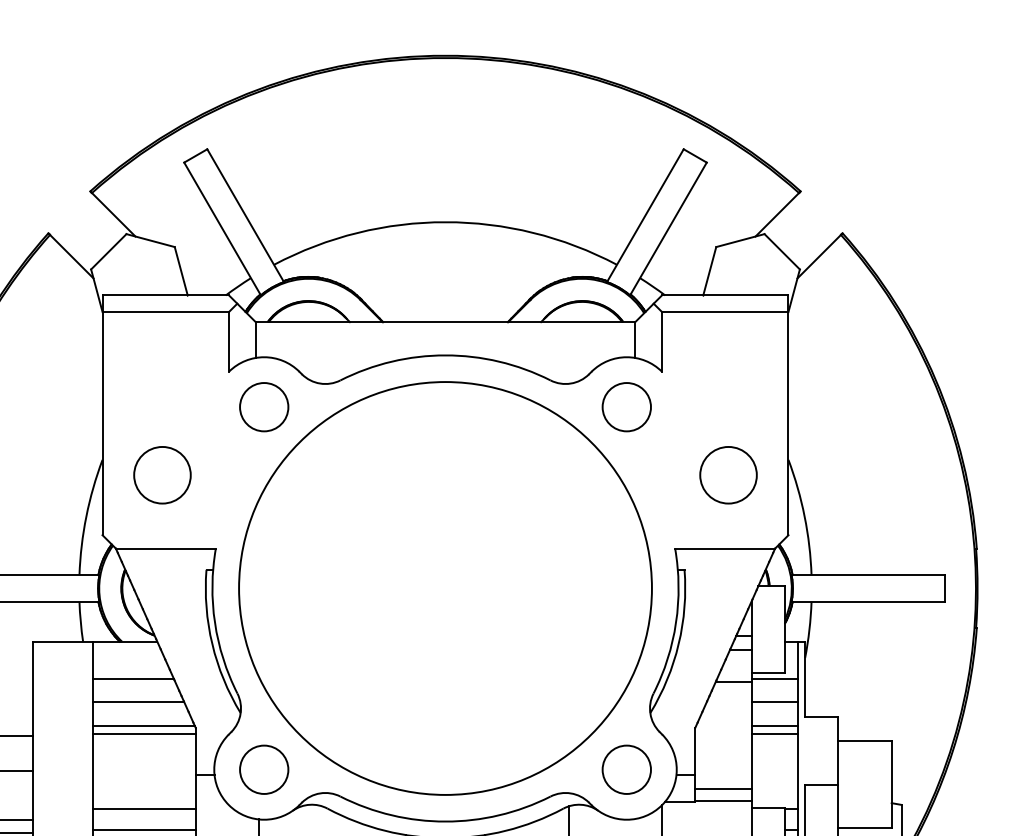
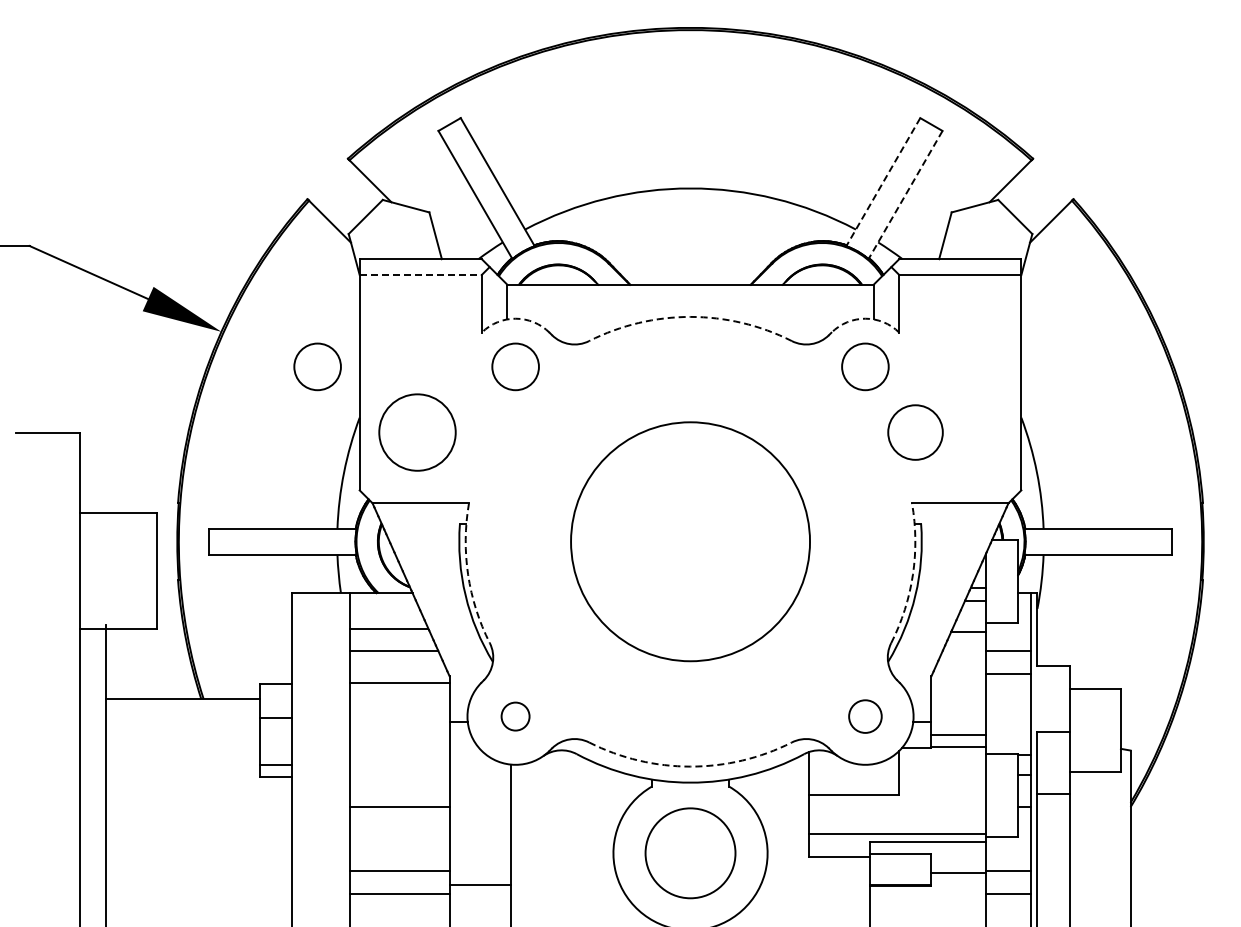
line: (645, 216) -> (883, 182), solid -> dashed
line: (668, 229) -> (905, 195), solid -> dashed
line: (166, 312) -> (421, 275), solid -> dashed
arc: (445, 354) -> (690, 316), solid -> dashed
arc: (264, 357) -> (515, 318), solid -> dashed
arc: (626, 357) -> (865, 318), solid -> dashed
circle: (58, 406) -> (317, 366), added
circle: (162, 475) -> (417, 432), size x1.4
circle: (728, 475) -> (915, 432), moved
circle: (445, 588) -> (690, 541), size x0.6
arc: (215, 622) -> (468, 574), solid -> dashed
arc: (675, 622) -> (912, 574), solid -> dashed
line: (775, 678) -> (1008, 628), removed
line: (143, 725) -> (399, 673), removed
line: (775, 734) -> (1008, 682), removed
circle: (264, 769) -> (515, 716), size x0.6
circle: (626, 769) -> (865, 716), size x0.7
line: (143, 809) -> (399, 754), removed
arc: (445, 821) -> (690, 766), solid -> dashed
line: (143, 829) -> (399, 774), removed

